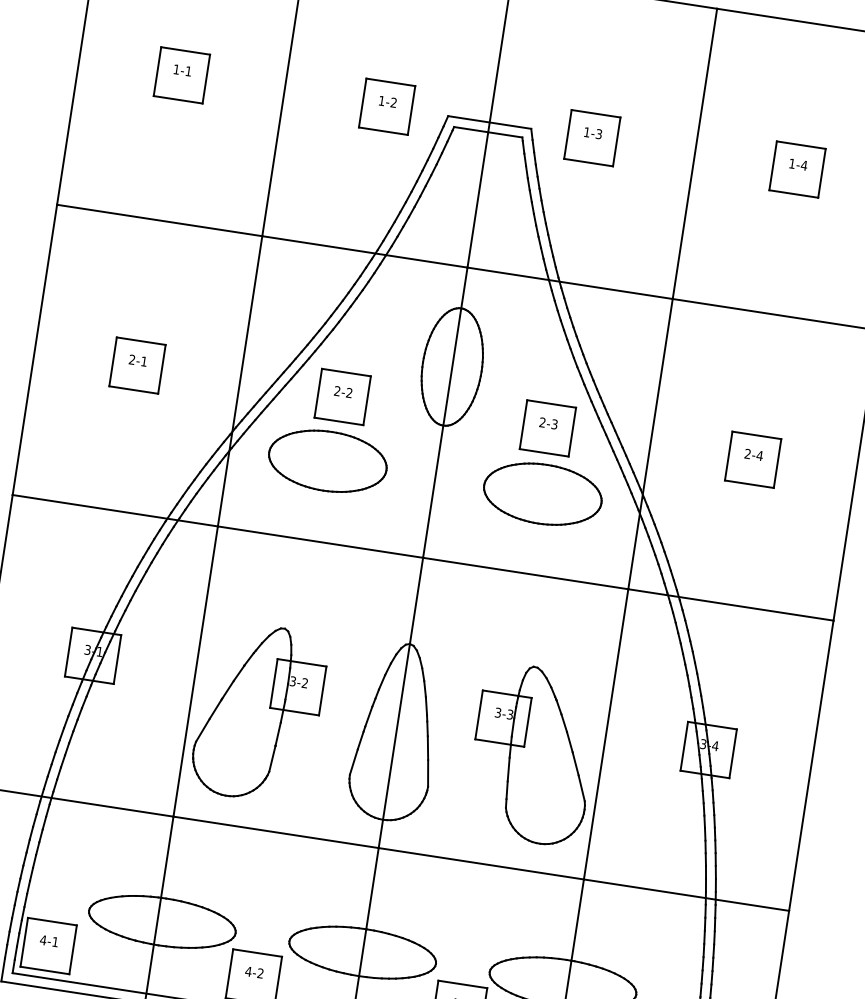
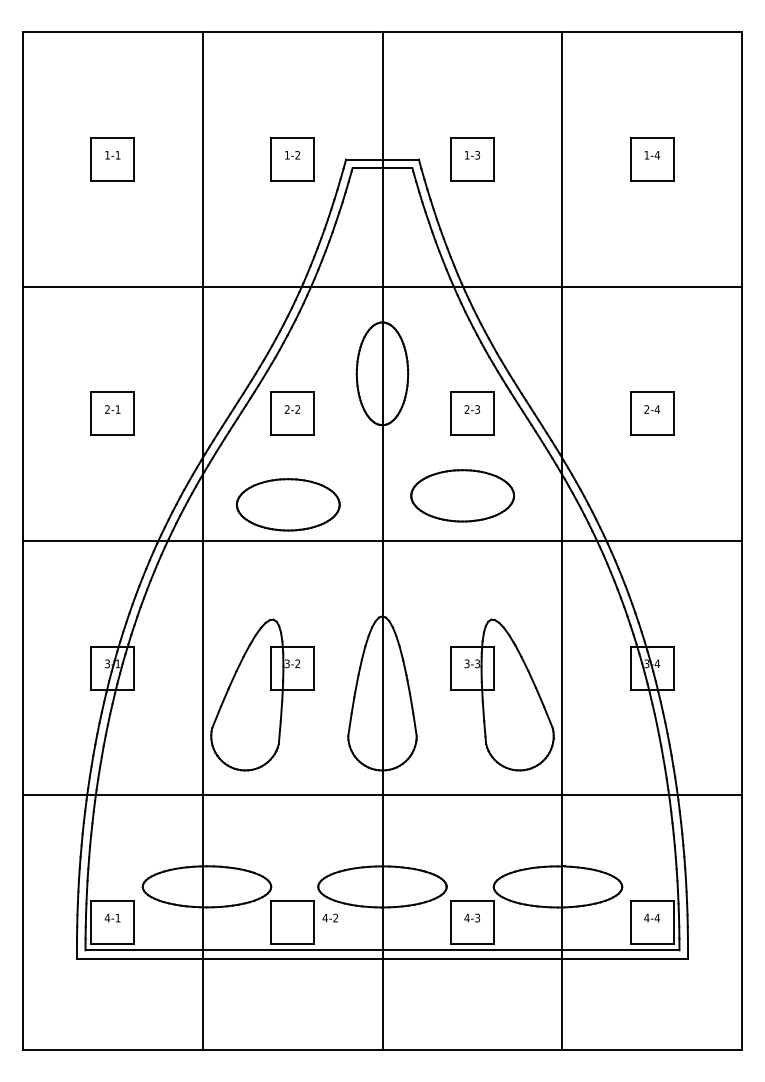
part: (328, 460) -> (288, 504), moved
part: (542, 493) -> (462, 495), moved
text: (253, 971) -> (329, 917), moved

